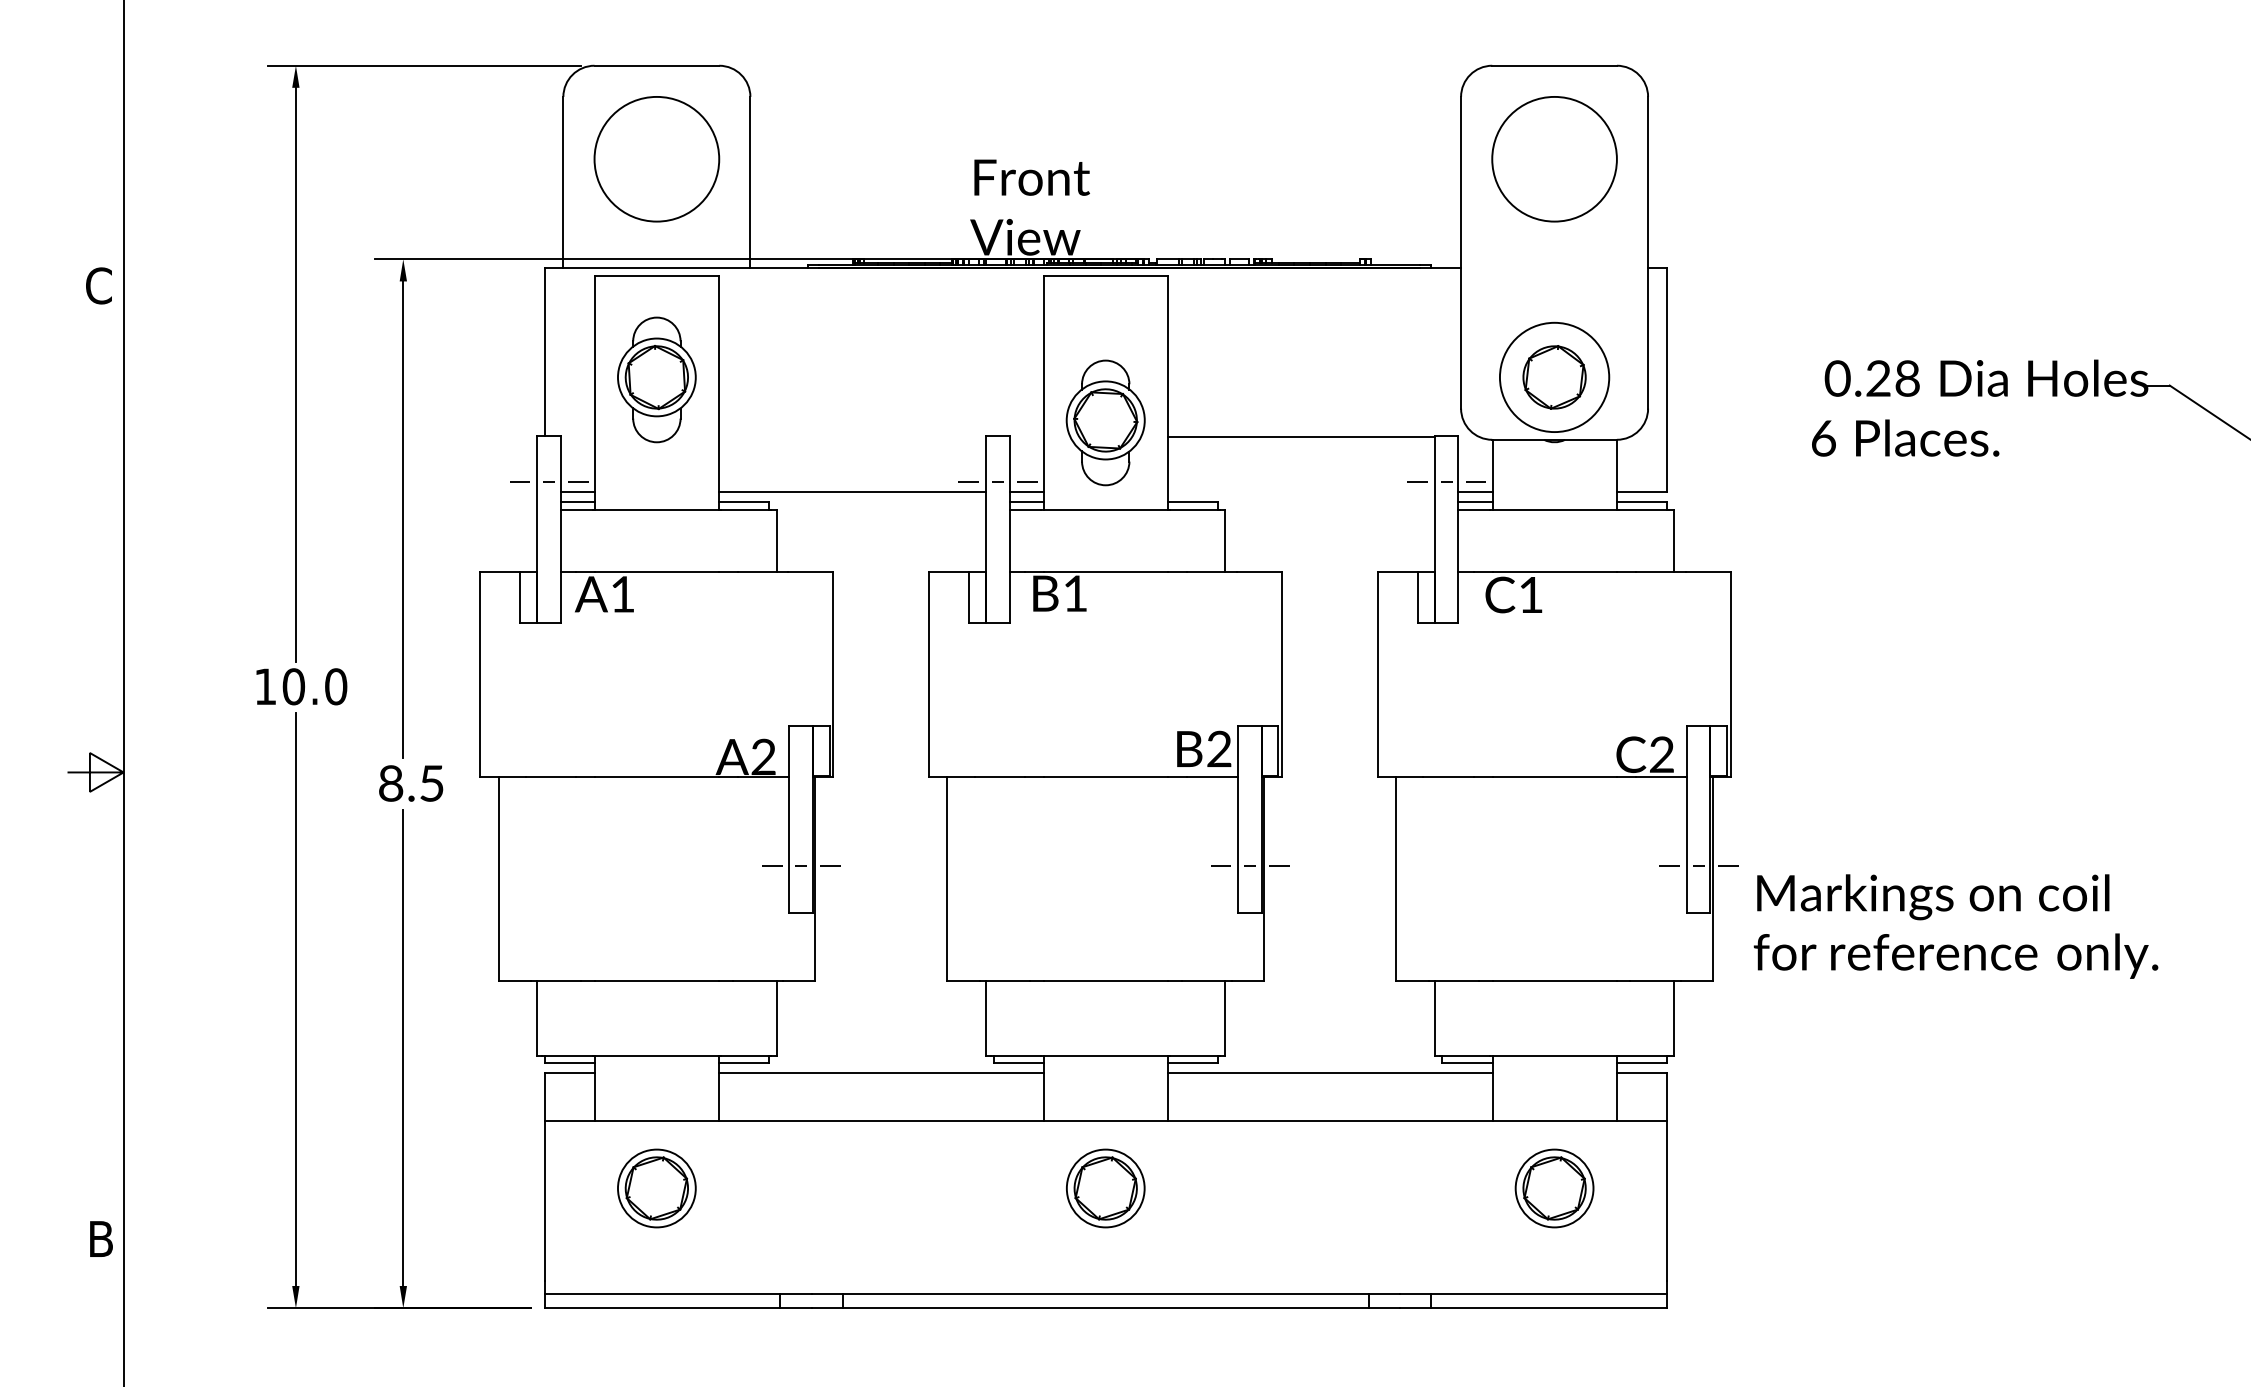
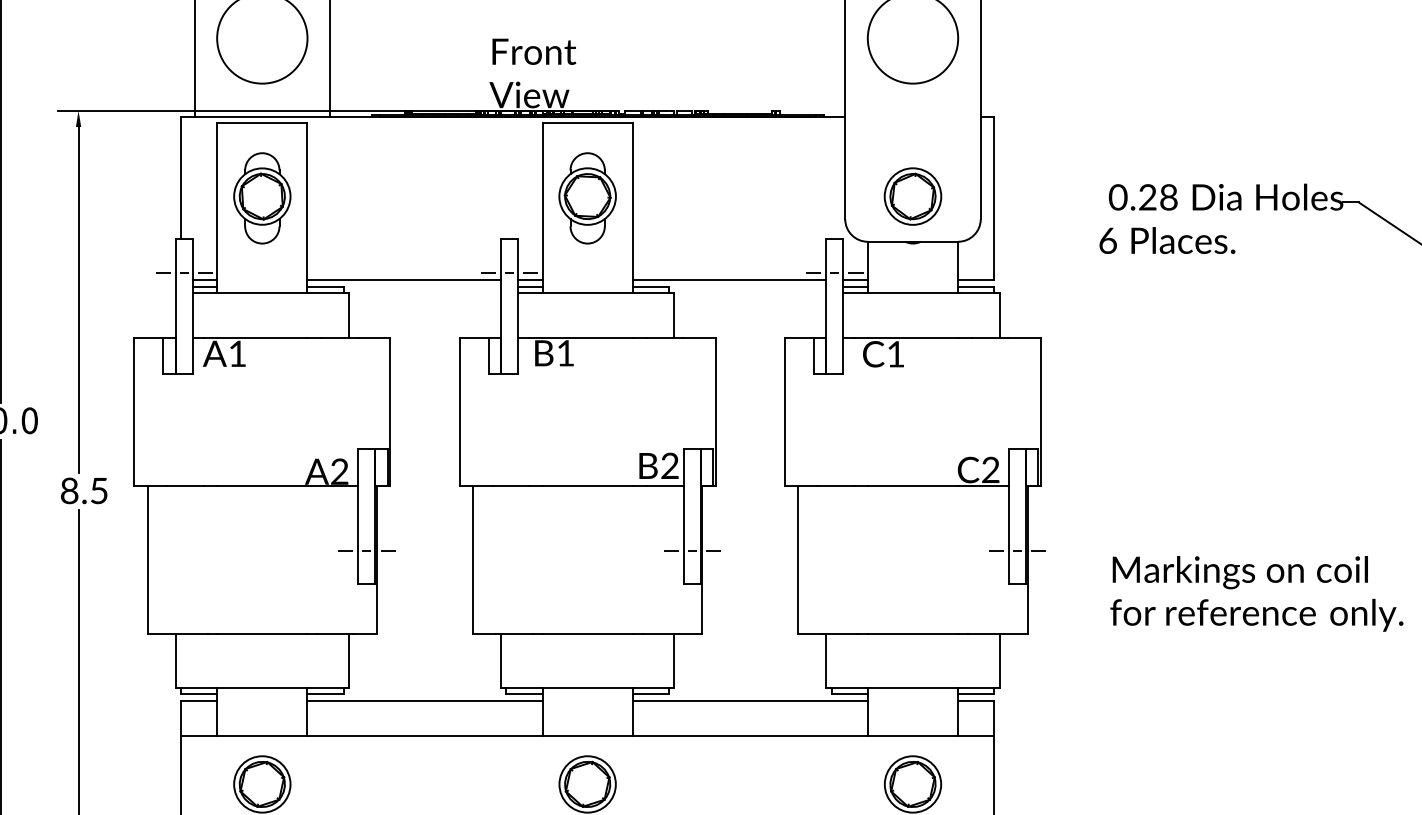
circle: (1554, 377) -> (912, 196), size x0.71
part: (1105, 422) -> (587, 198), moved
line: (1300, 437) -> (728, 279), moved
text: (1955, 926) -> (1256, 593), moved

